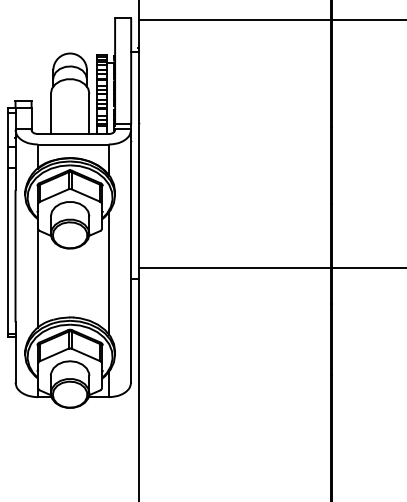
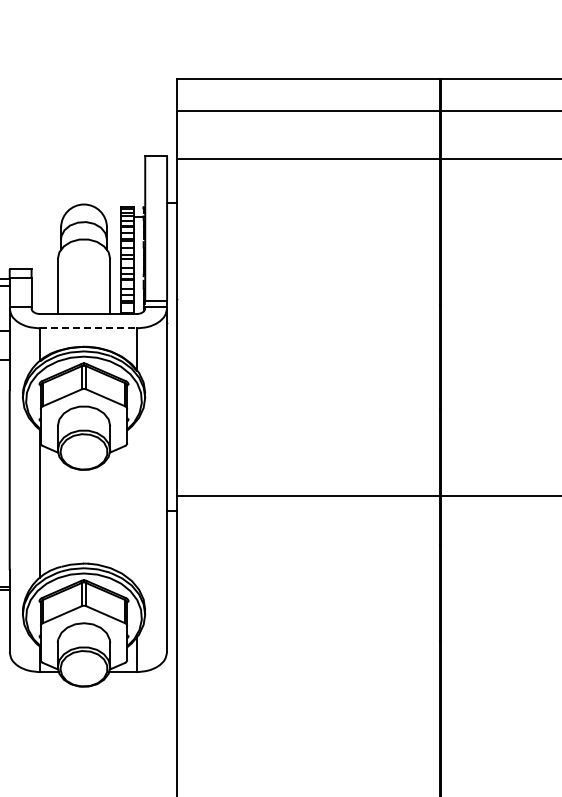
line: (73, 144) -> (88, 328), solid -> dashed
line: (108, 273) -> (136, 503), removed

